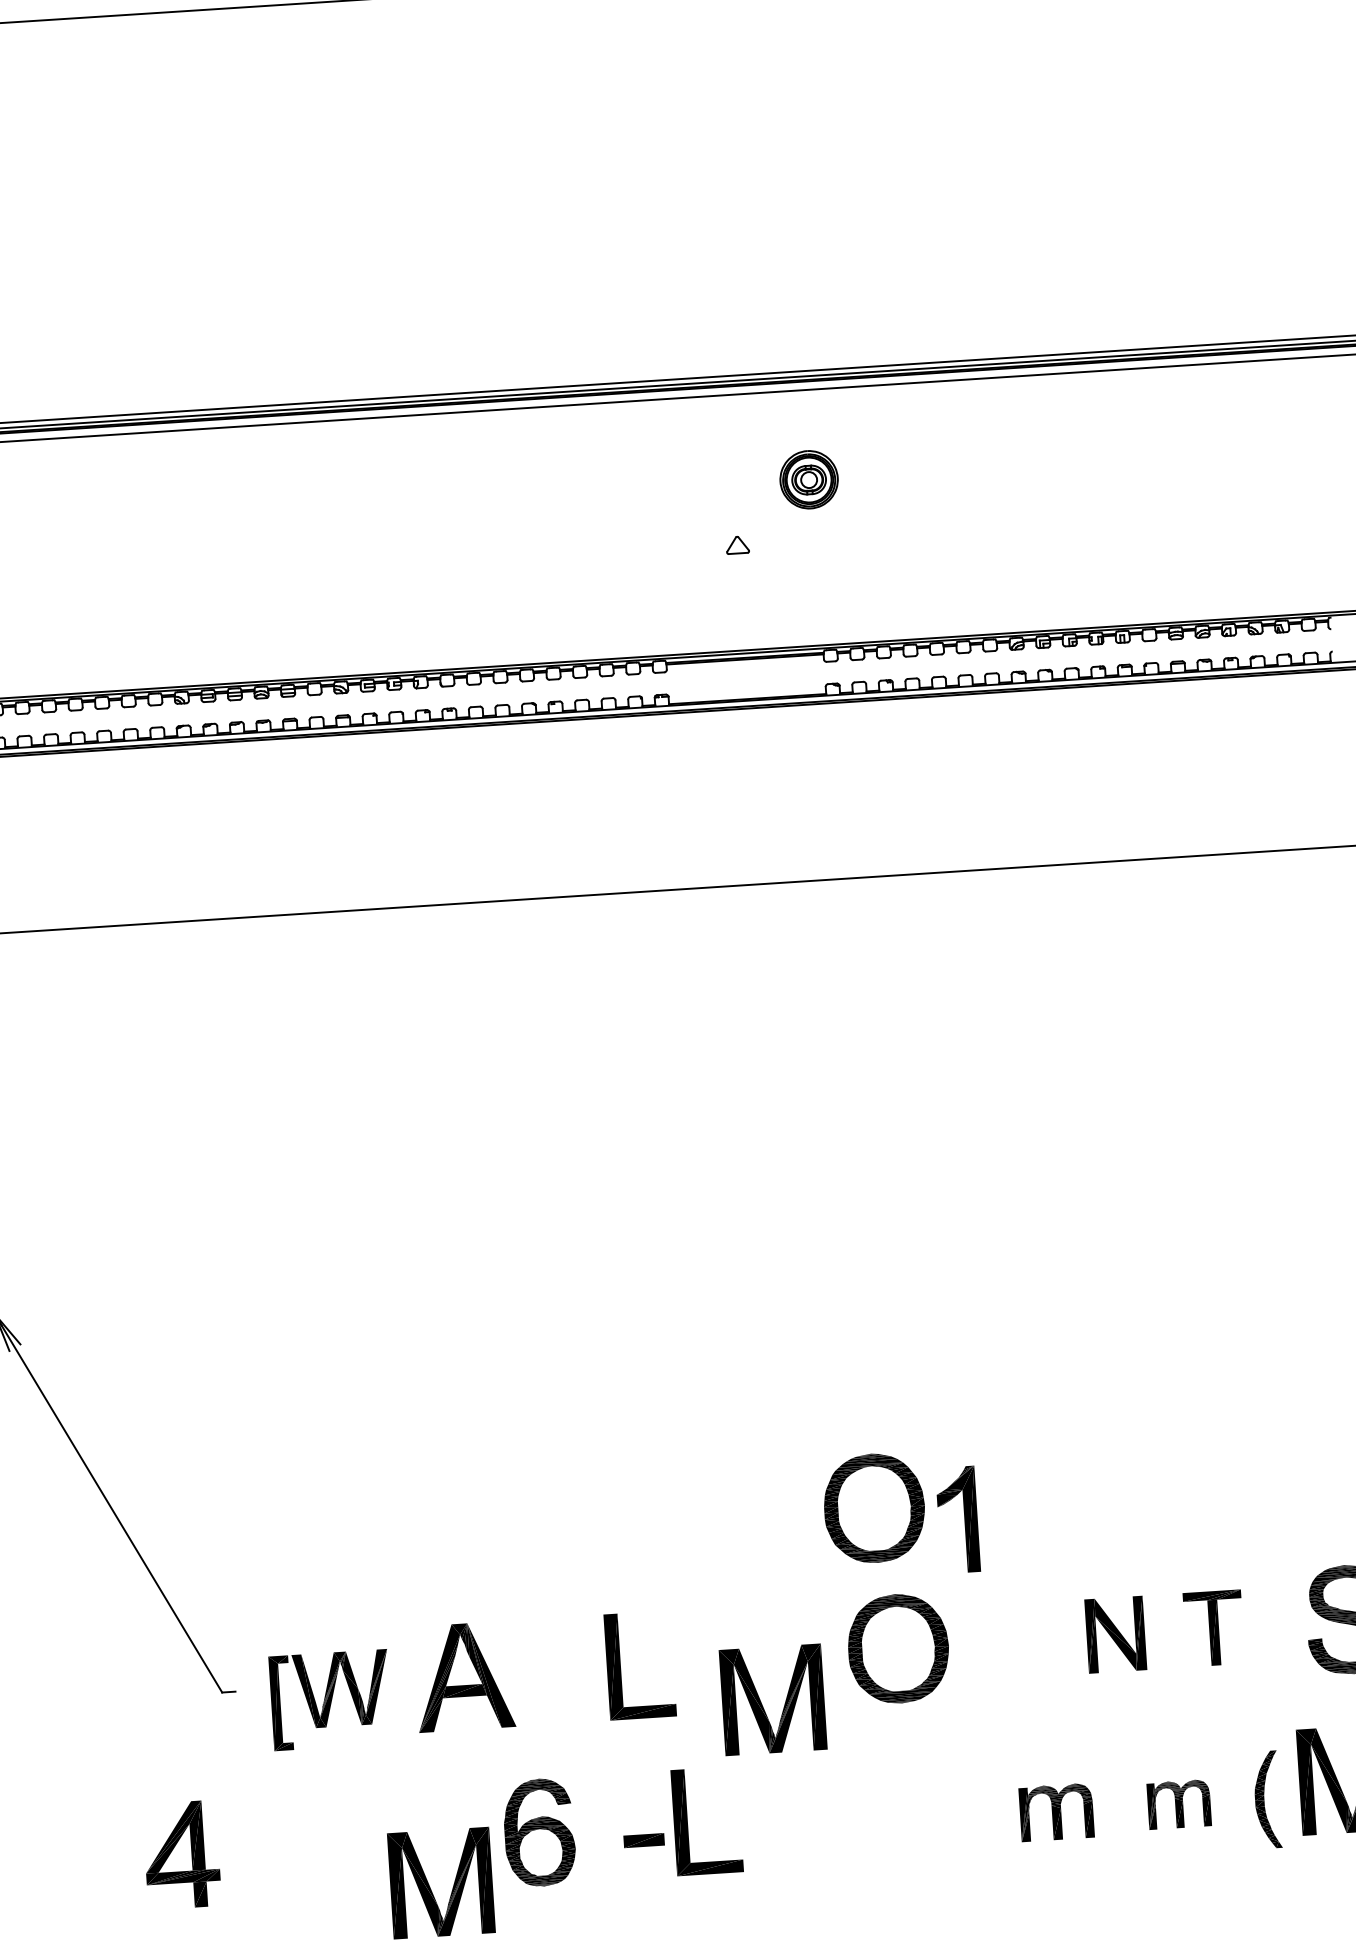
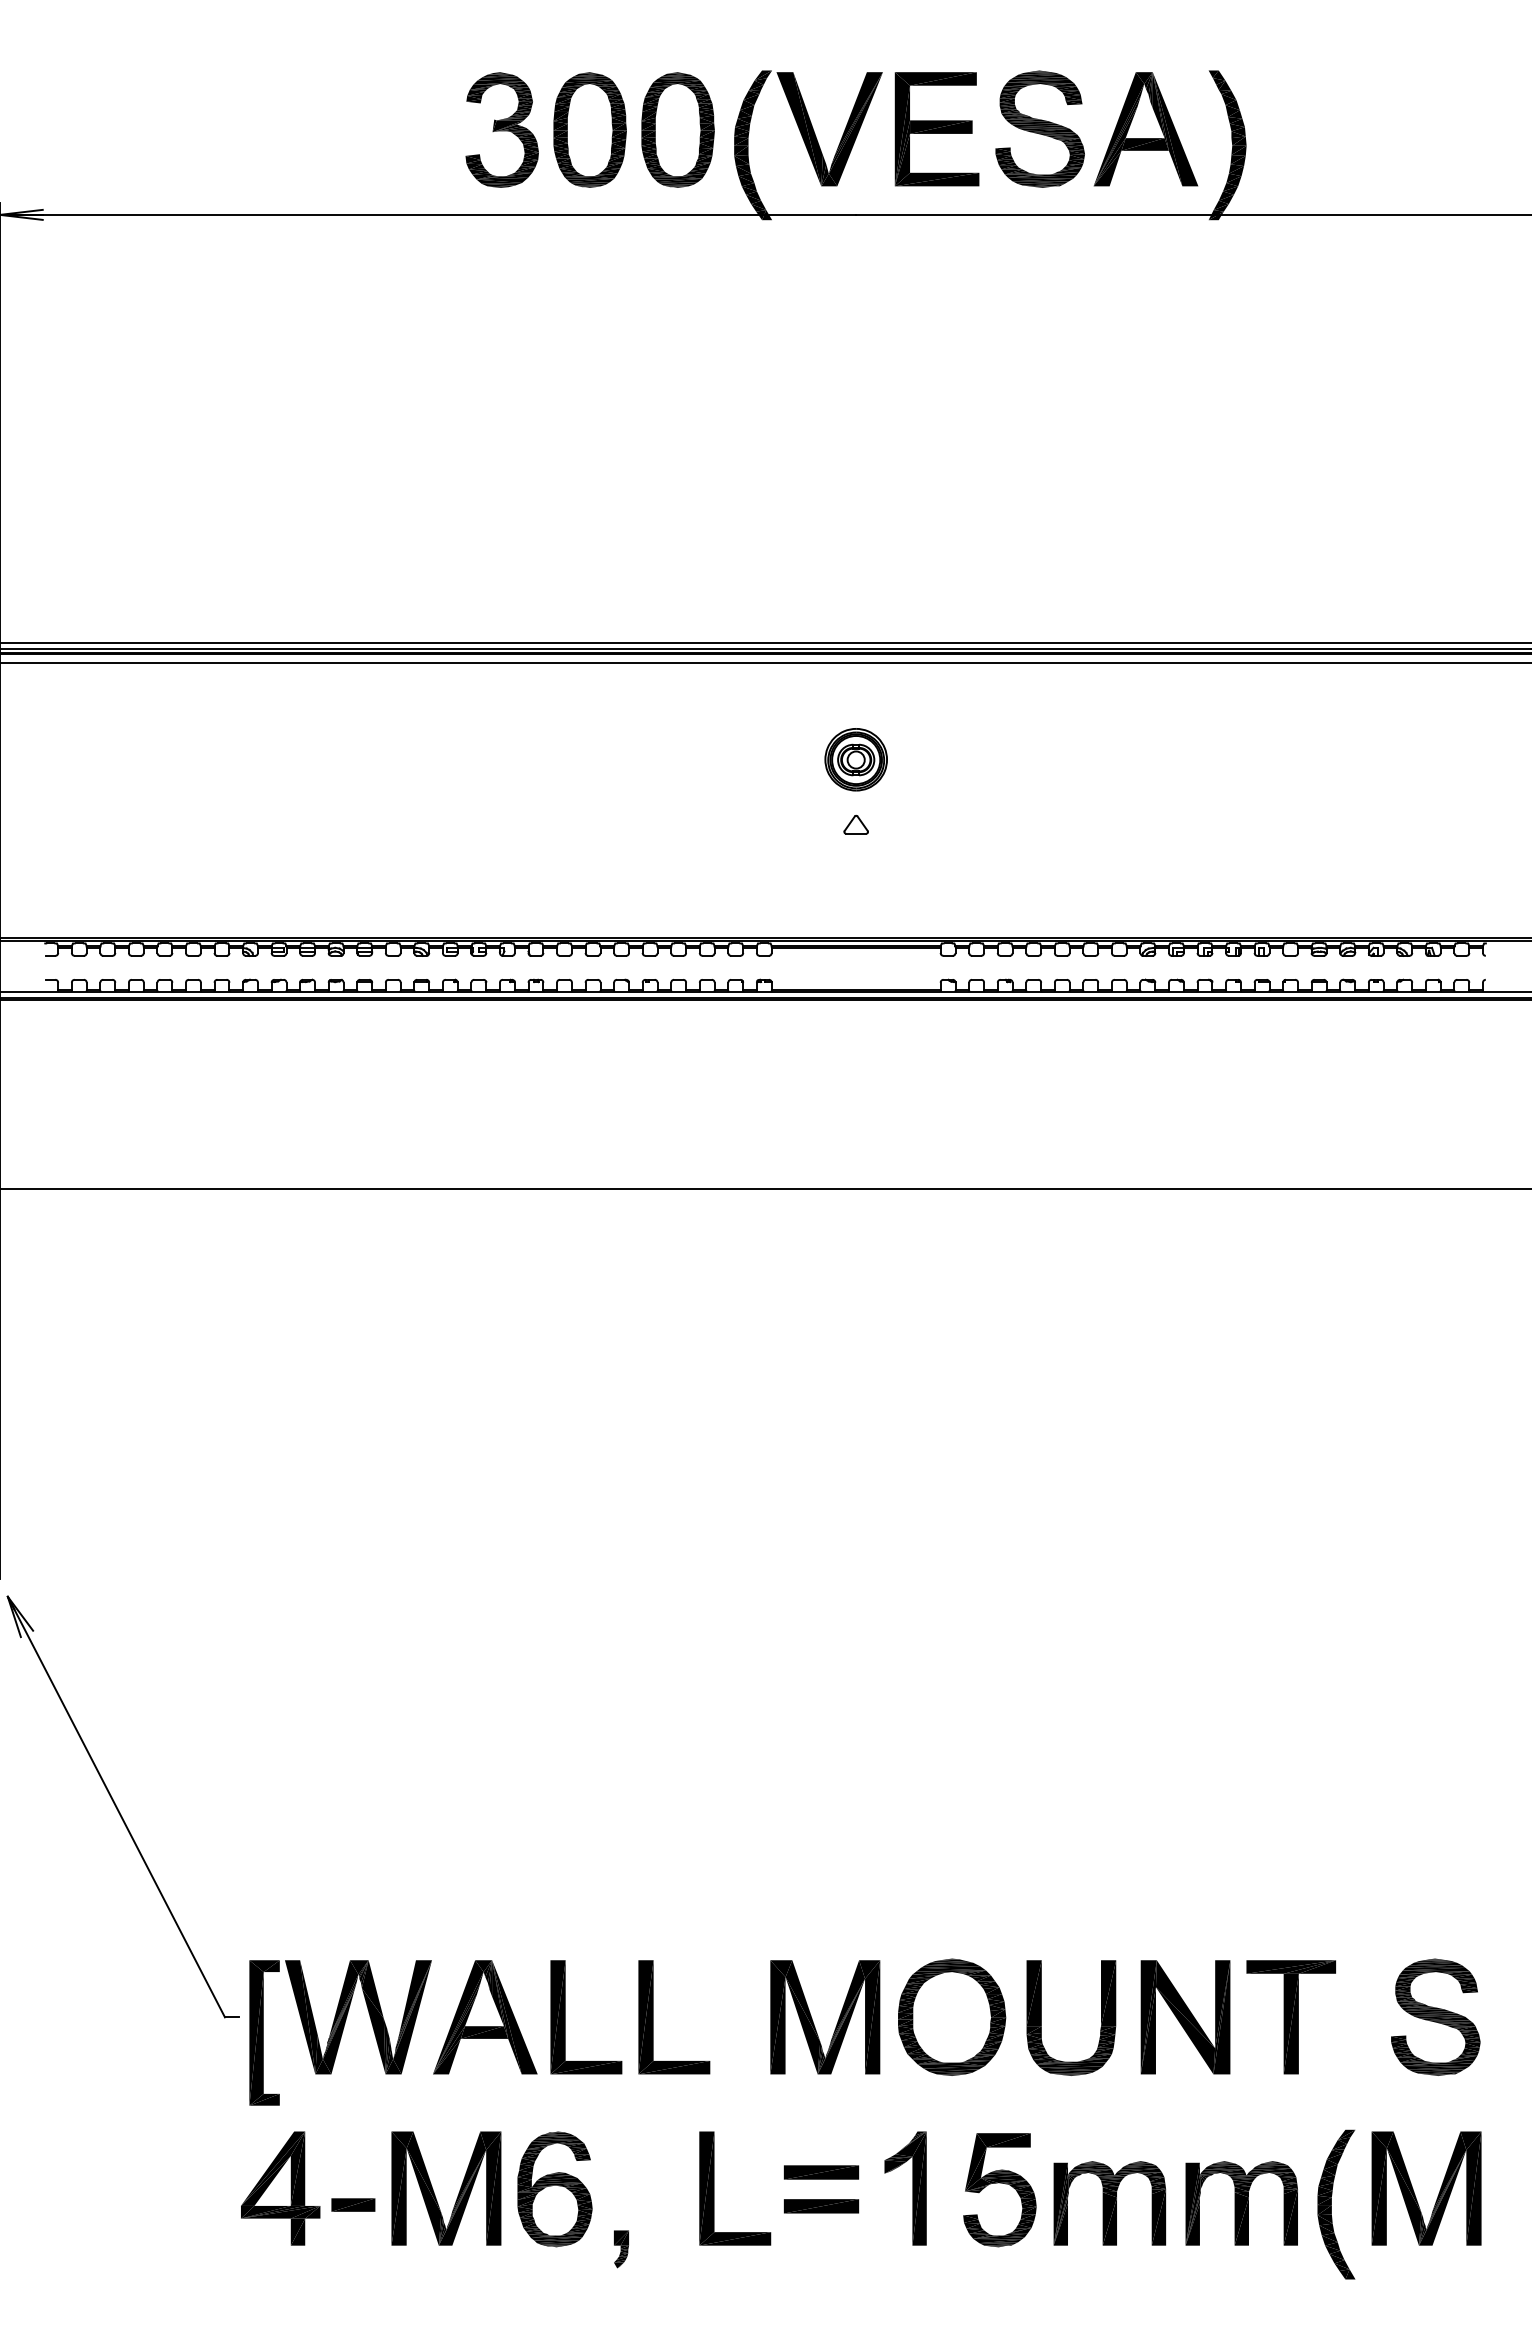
part: (808, 479) -> (855, 759), moved
part: (874, 1507) -> (936, 1864), removed
part: (964, 1519) -> (912, 2188), moved
part: (1213, 1628) -> (1290, 2017), size x1.43
part: (1115, 1634) -> (1185, 2017), size x1.43
part: (981, 1643) -> (1041, 2017), added
part: (539, 1672) -> (565, 2017), added
part: (330, 1699) -> (340, 2032), size x1.43
part: (762, 1704) -> (813, 2021), moved
part: (1267, 1799) -> (1336, 2204), size x1.43
part: (786, 1800) -> (821, 2172), added
part: (952, 1800) -> (999, 2183), added
part: (1179, 1804) -> (1241, 2203), size x1.67
part: (1056, 1812) -> (1109, 2203), size x1.43
part: (788, 1832) -> (821, 2206), added
part: (644, 1840) -> (353, 2204), moved
part: (181, 1855) -> (280, 2188), moved
part: (605, 1884) -> (621, 2249), added
part: (431, 1889) -> (435, 2194), moved

